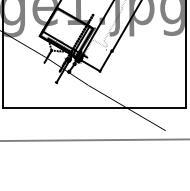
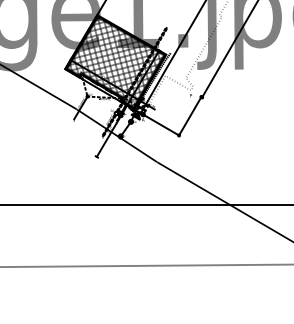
hatch: (66, 32) -> (115, 62), added

